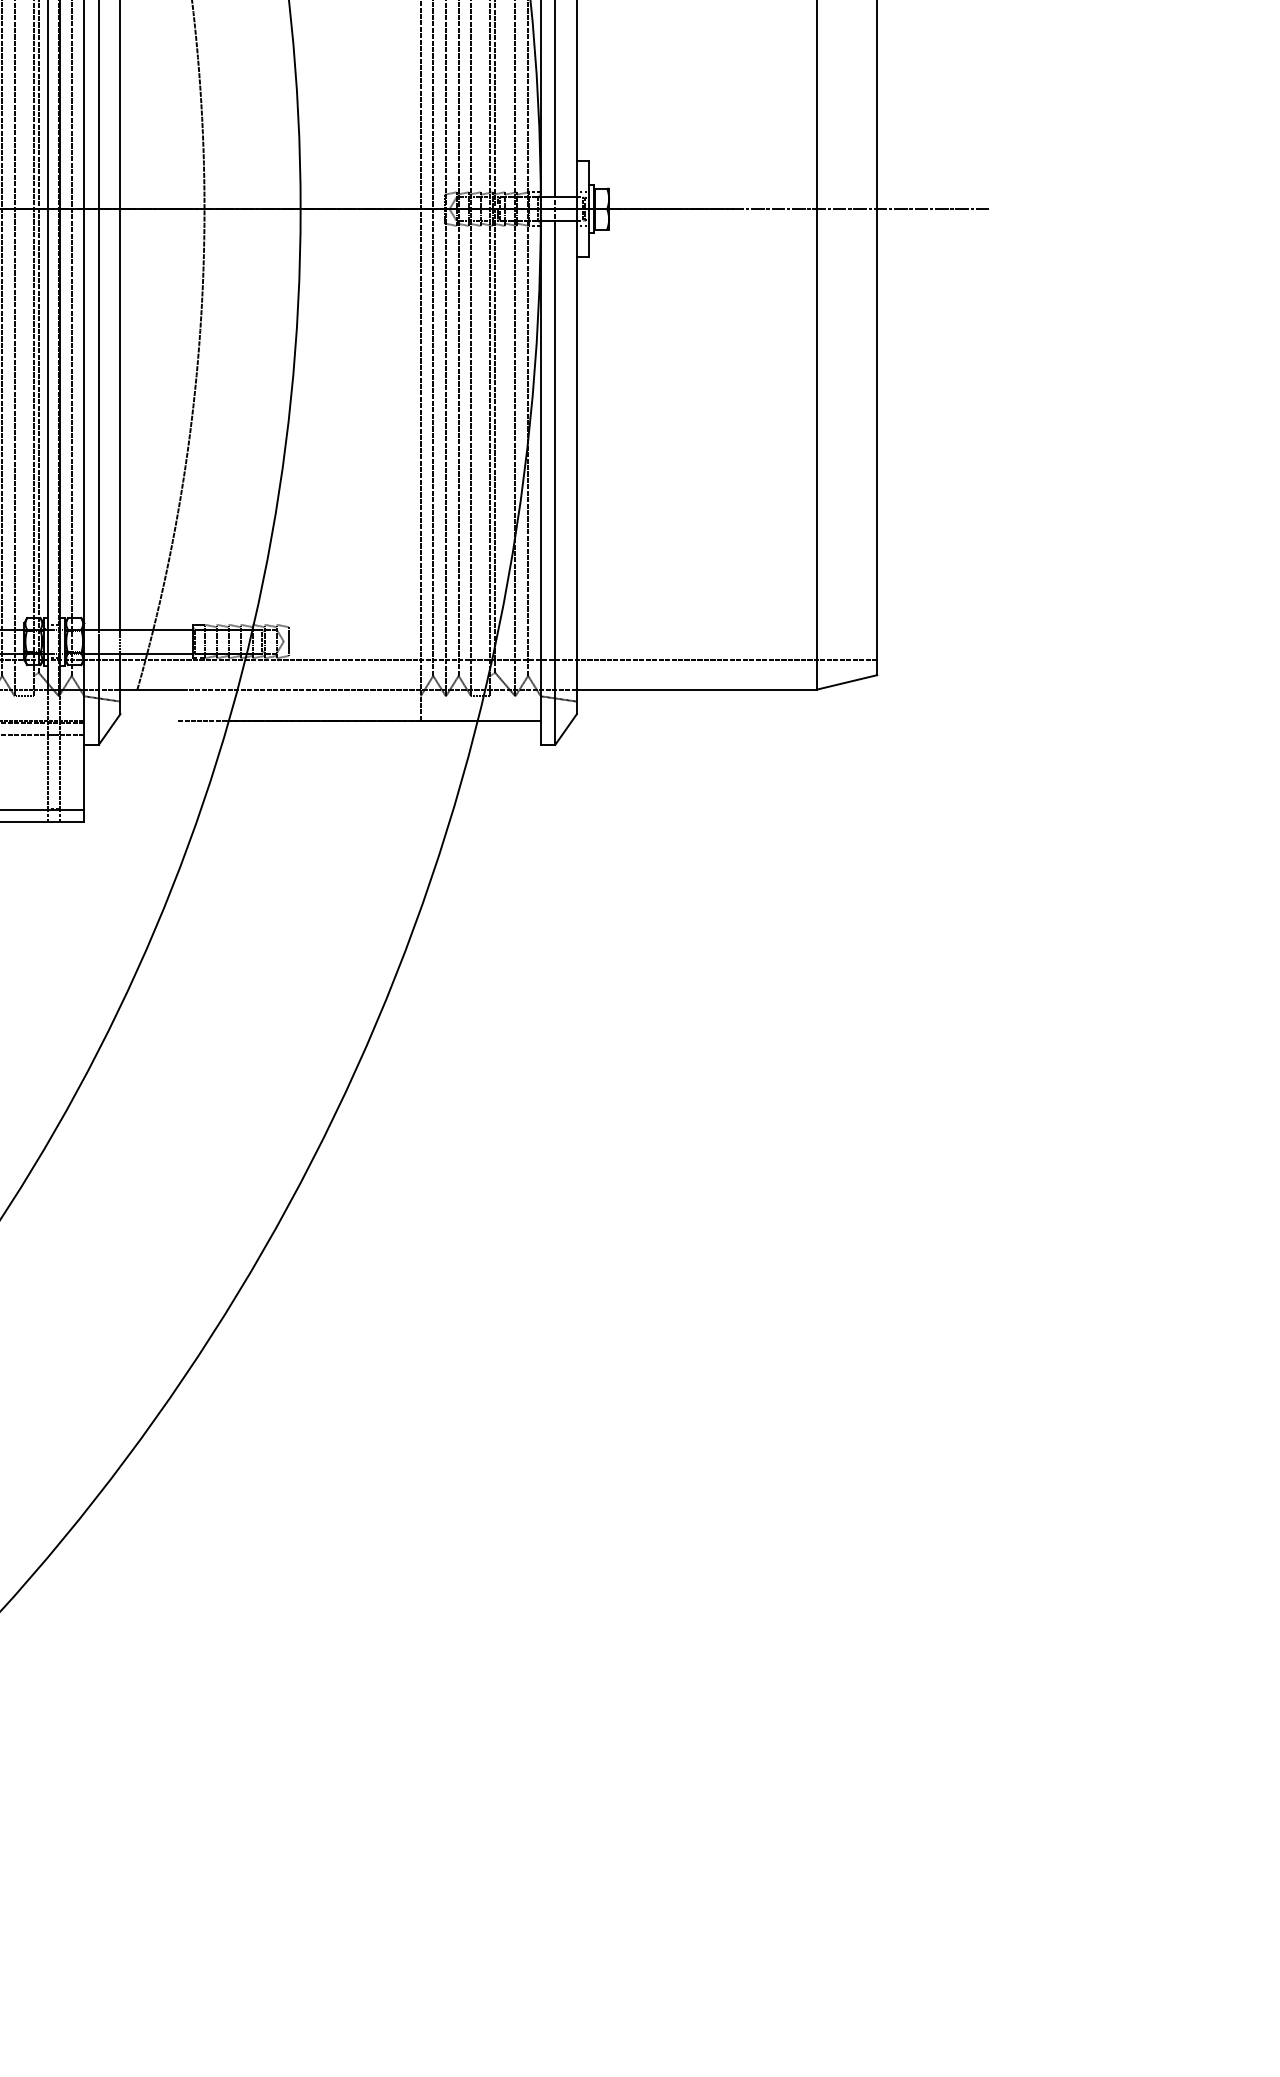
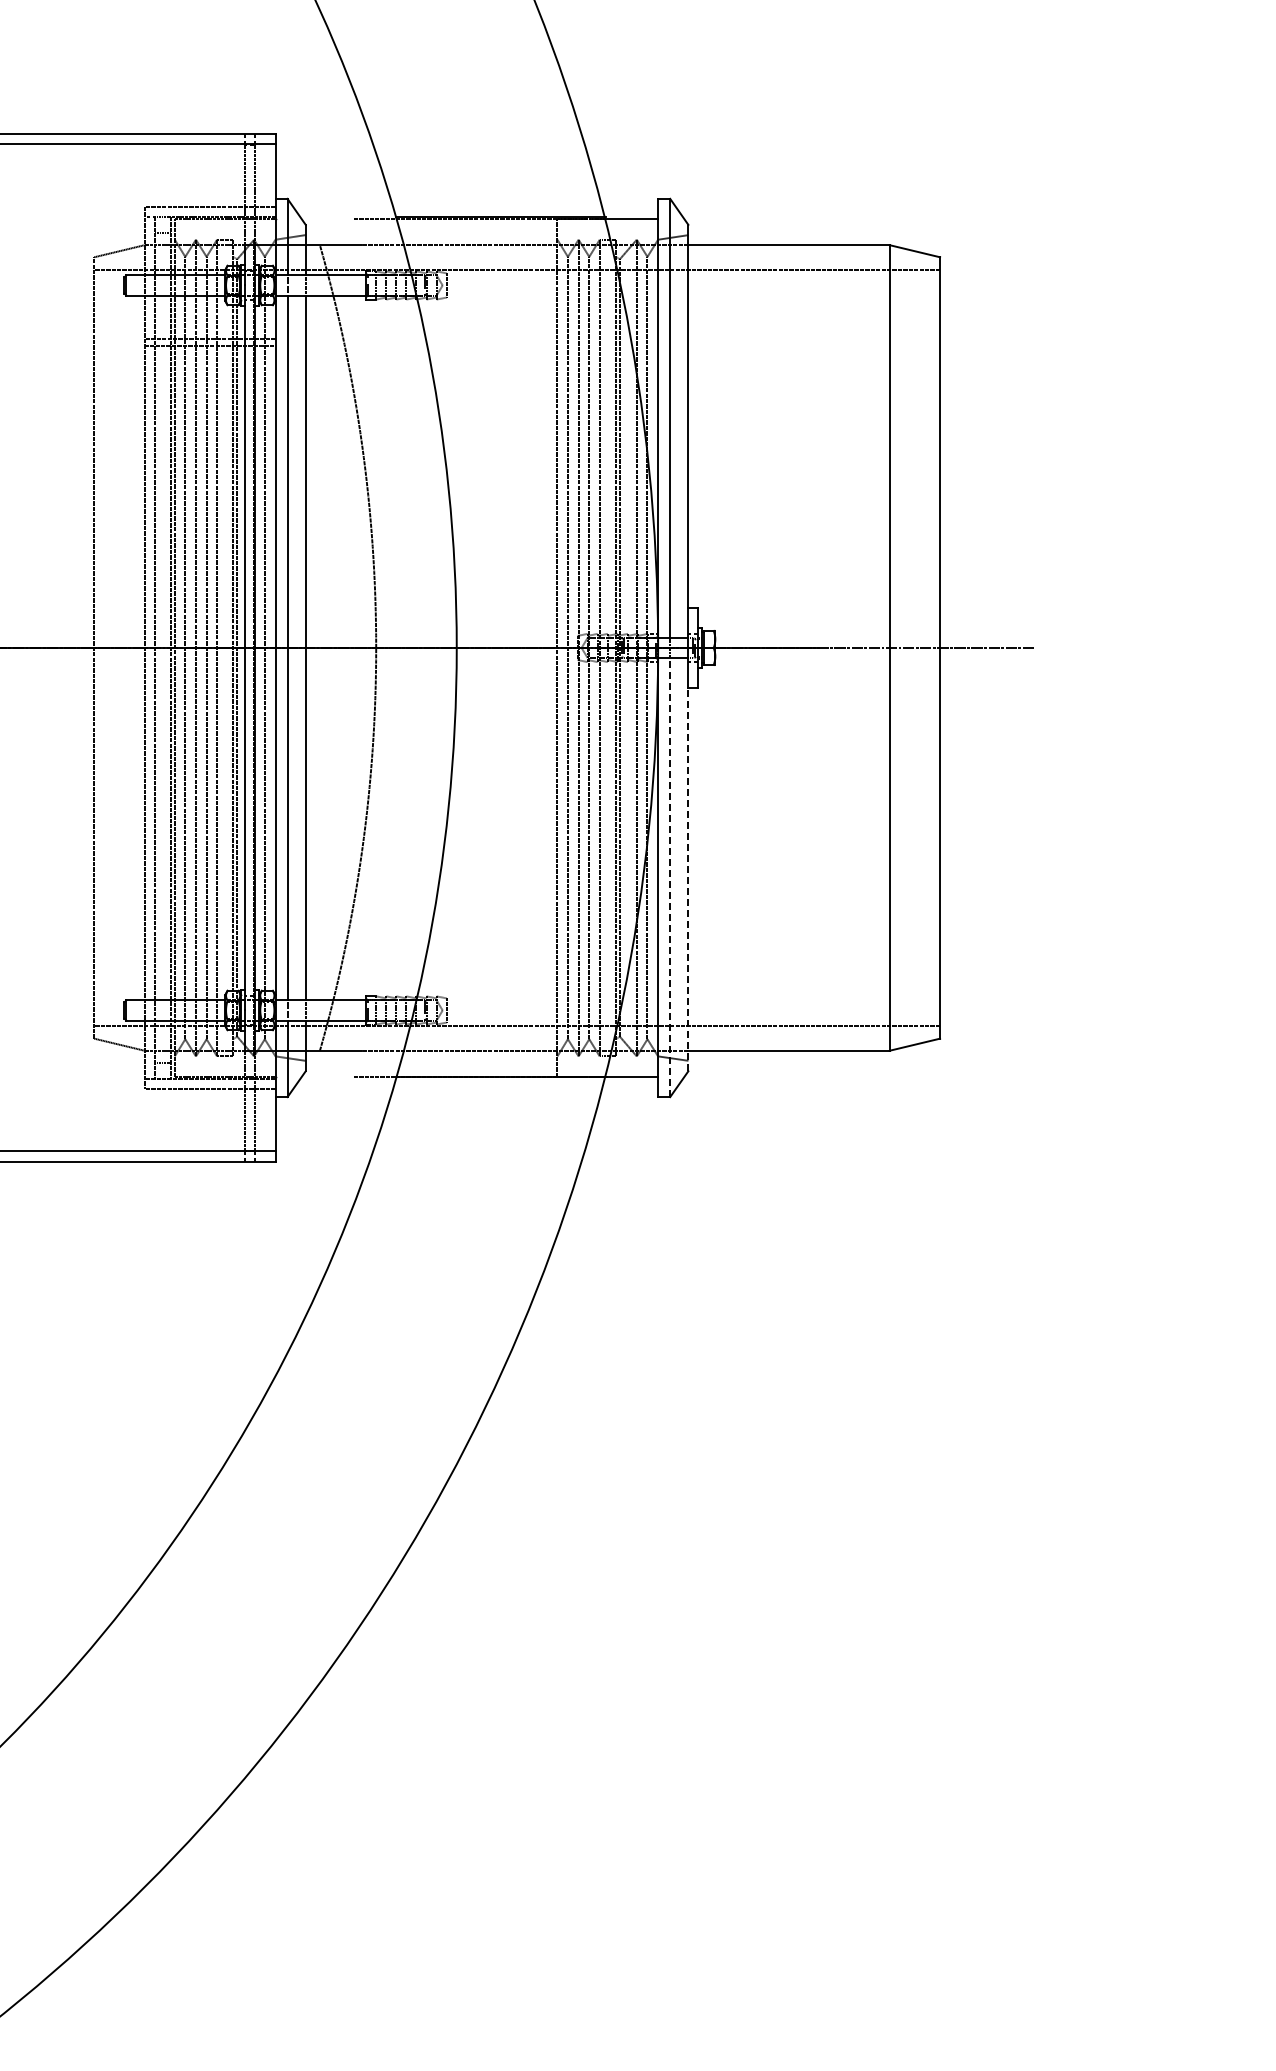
line: (555, 482) -> (670, 877), solid -> dashed
line: (577, 485) -> (688, 879), solid -> dashed

